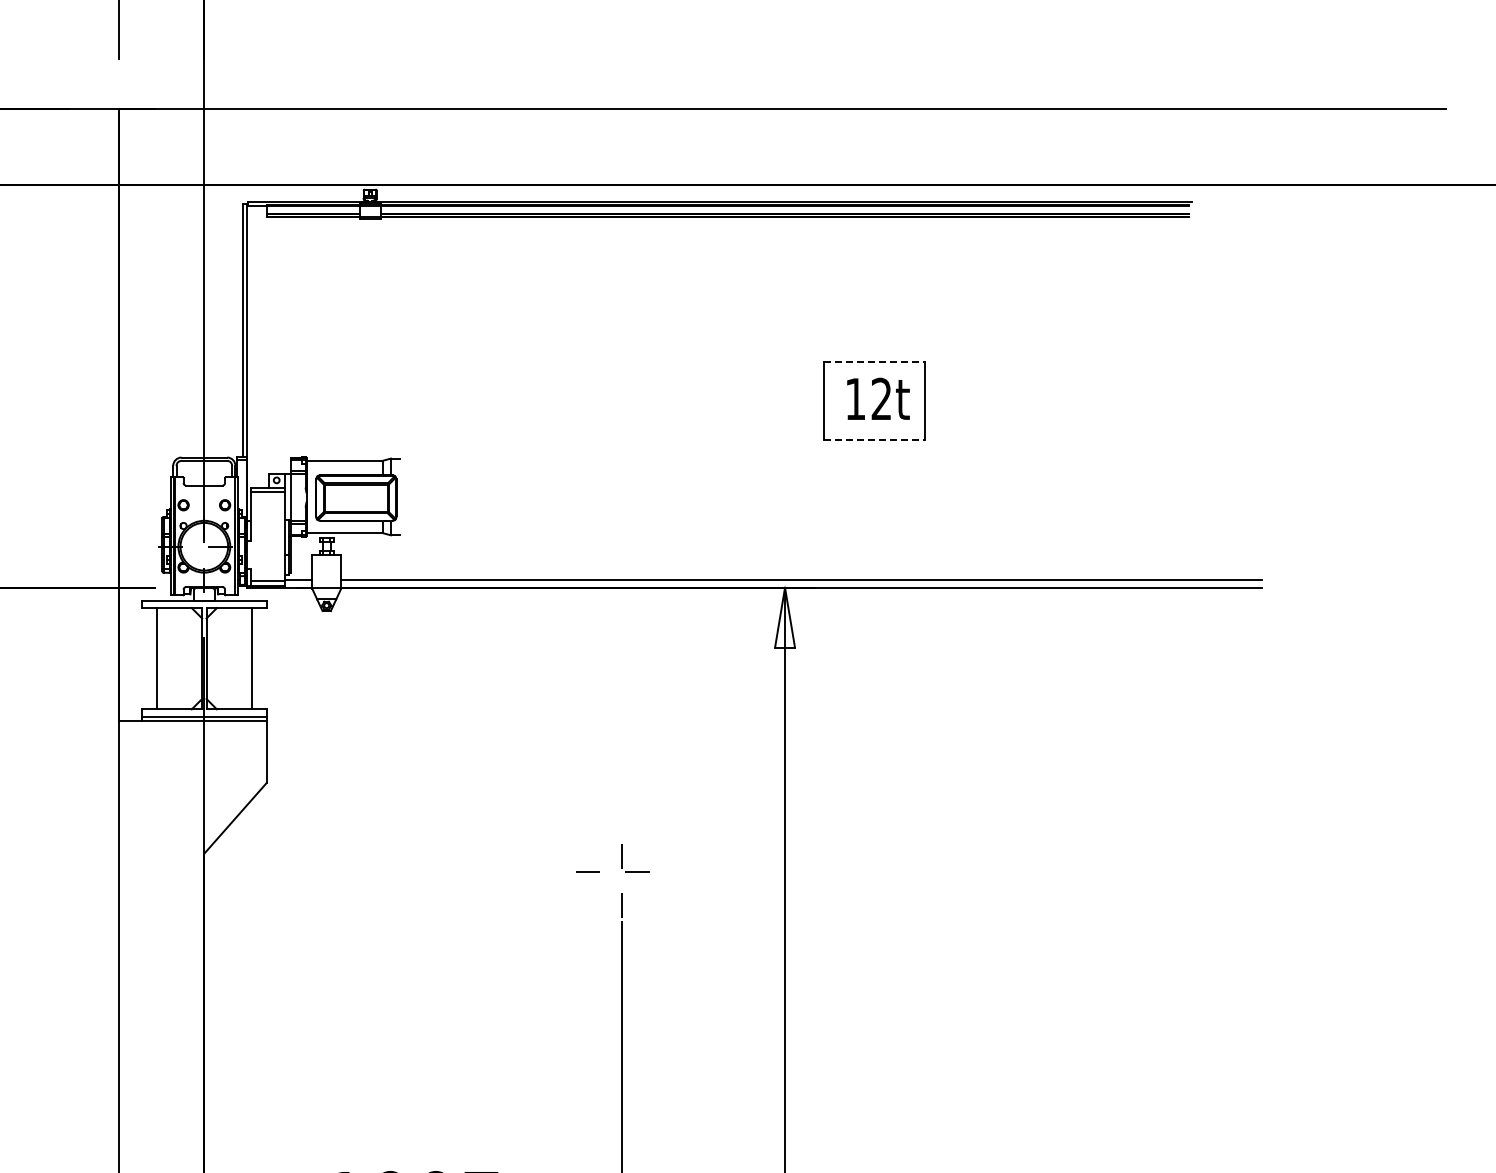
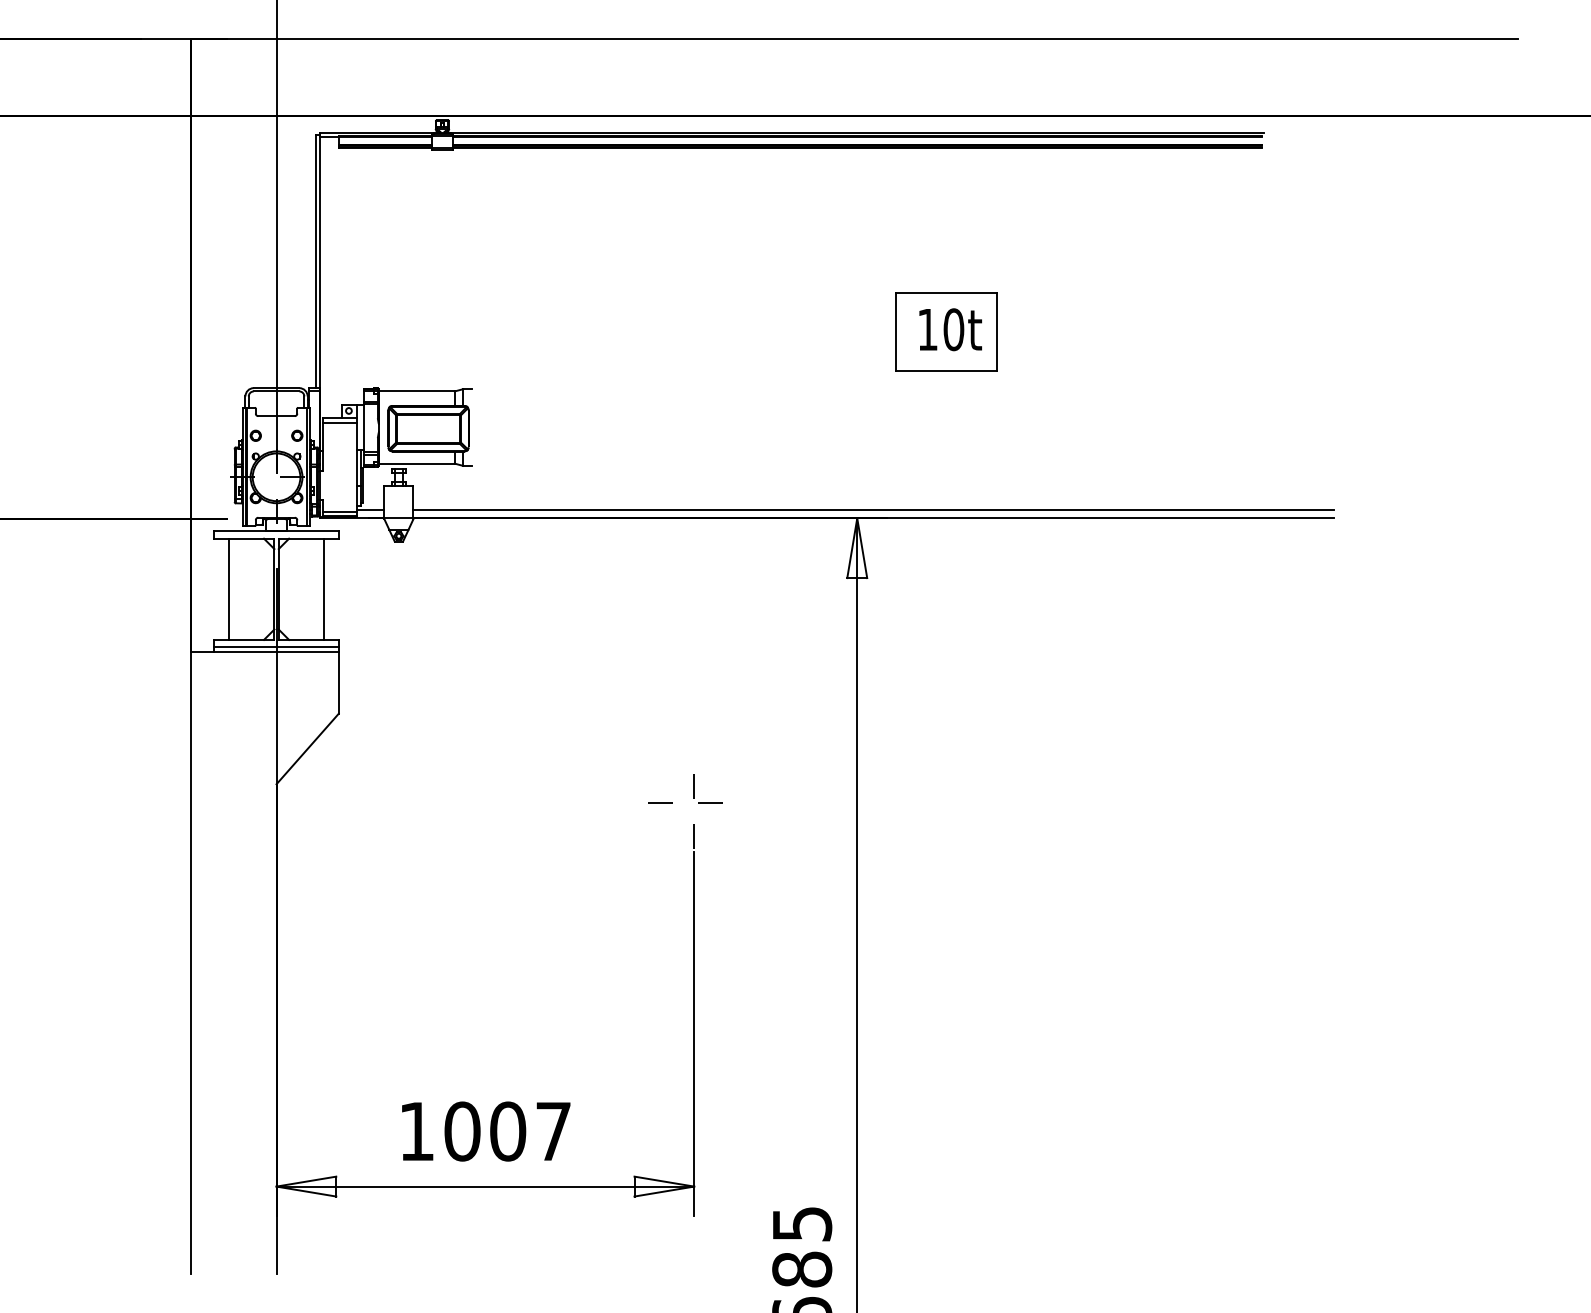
line: (875, 361) -> (947, 292), dashed -> solid
text: (881, 398) -> (953, 329), 12t -> 10t
line: (875, 439) -> (947, 370), dashed -> solid

